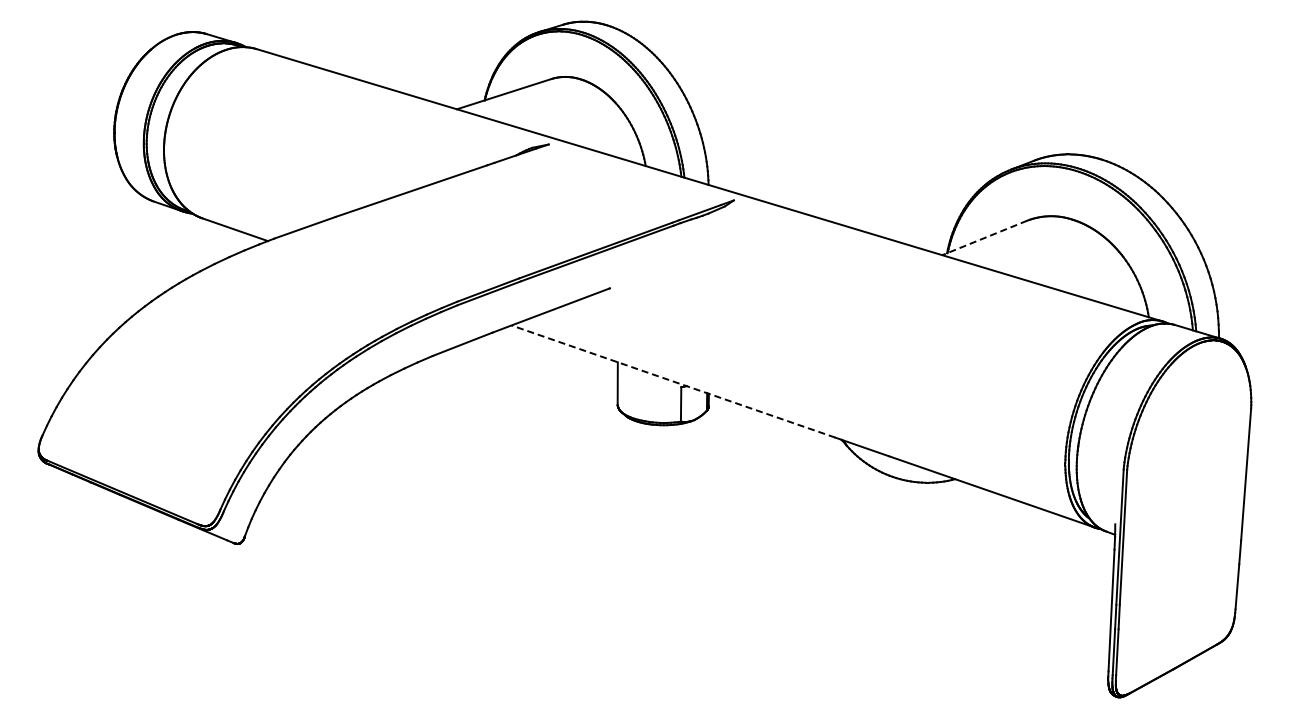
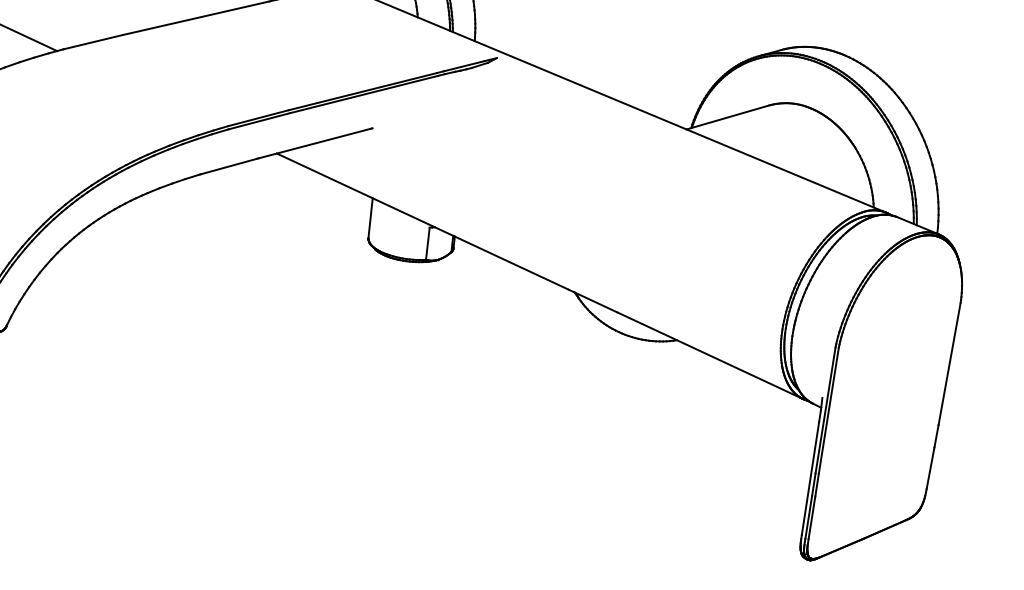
line: (984, 237) -> (727, 116), dashed -> solid
line: (673, 381) -> (422, 221), dashed -> solid

